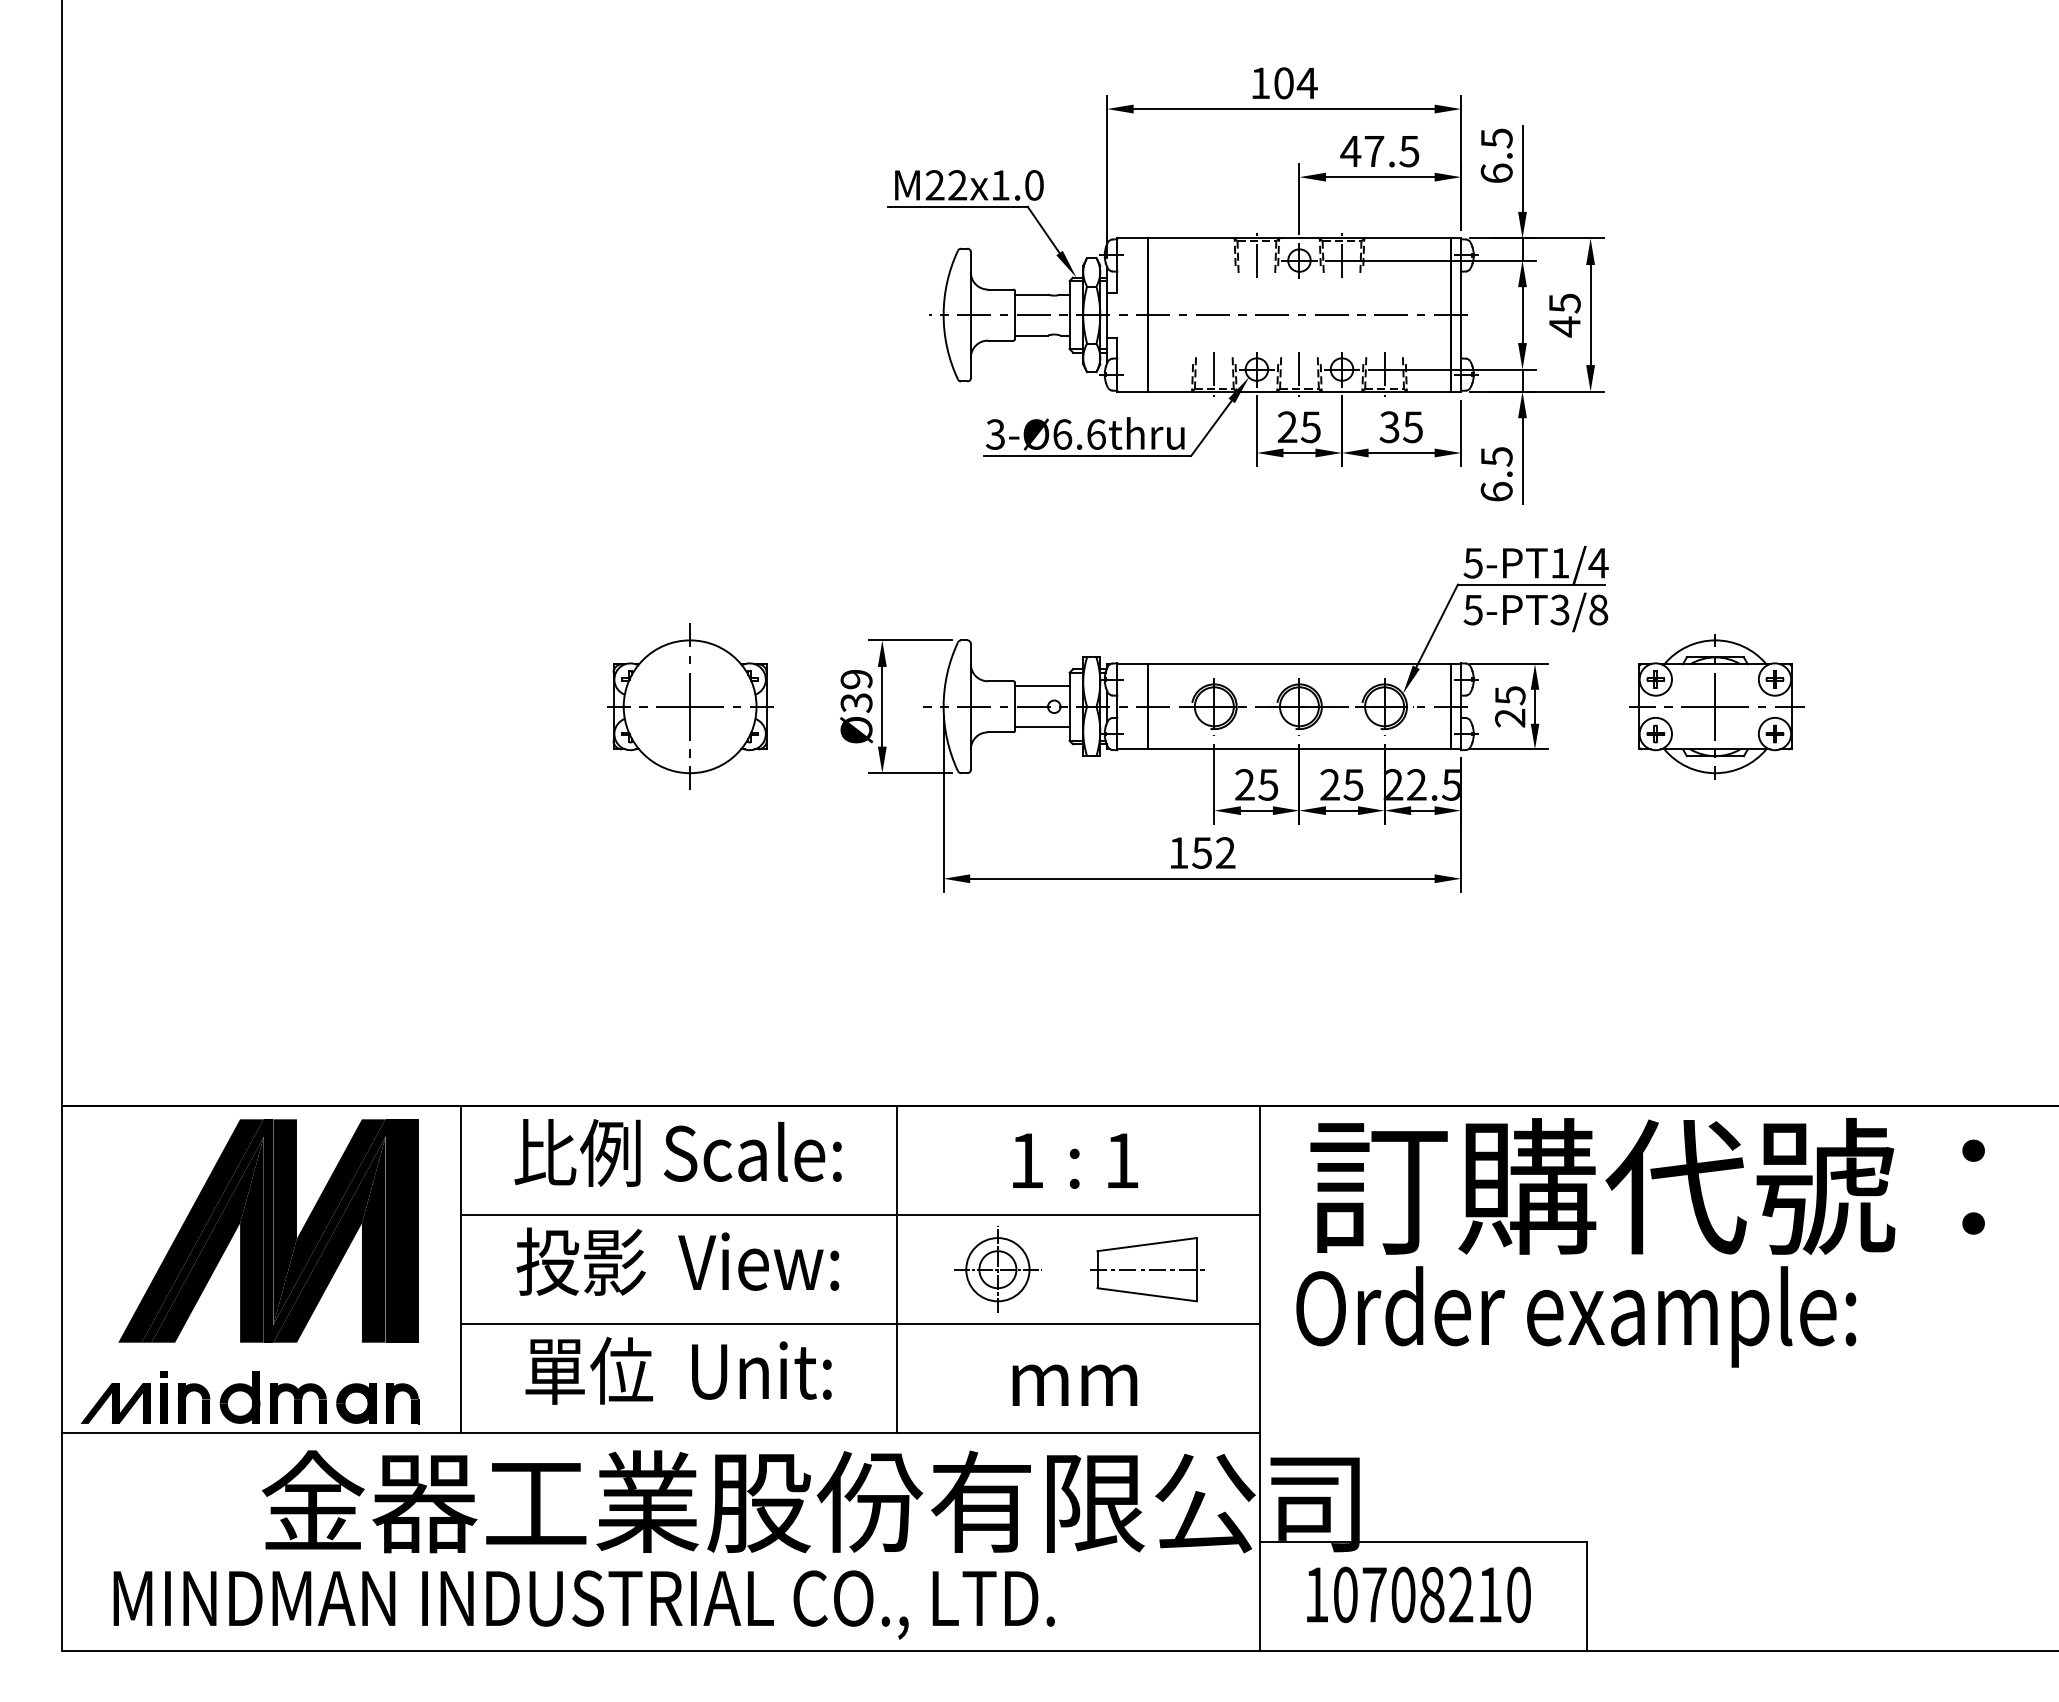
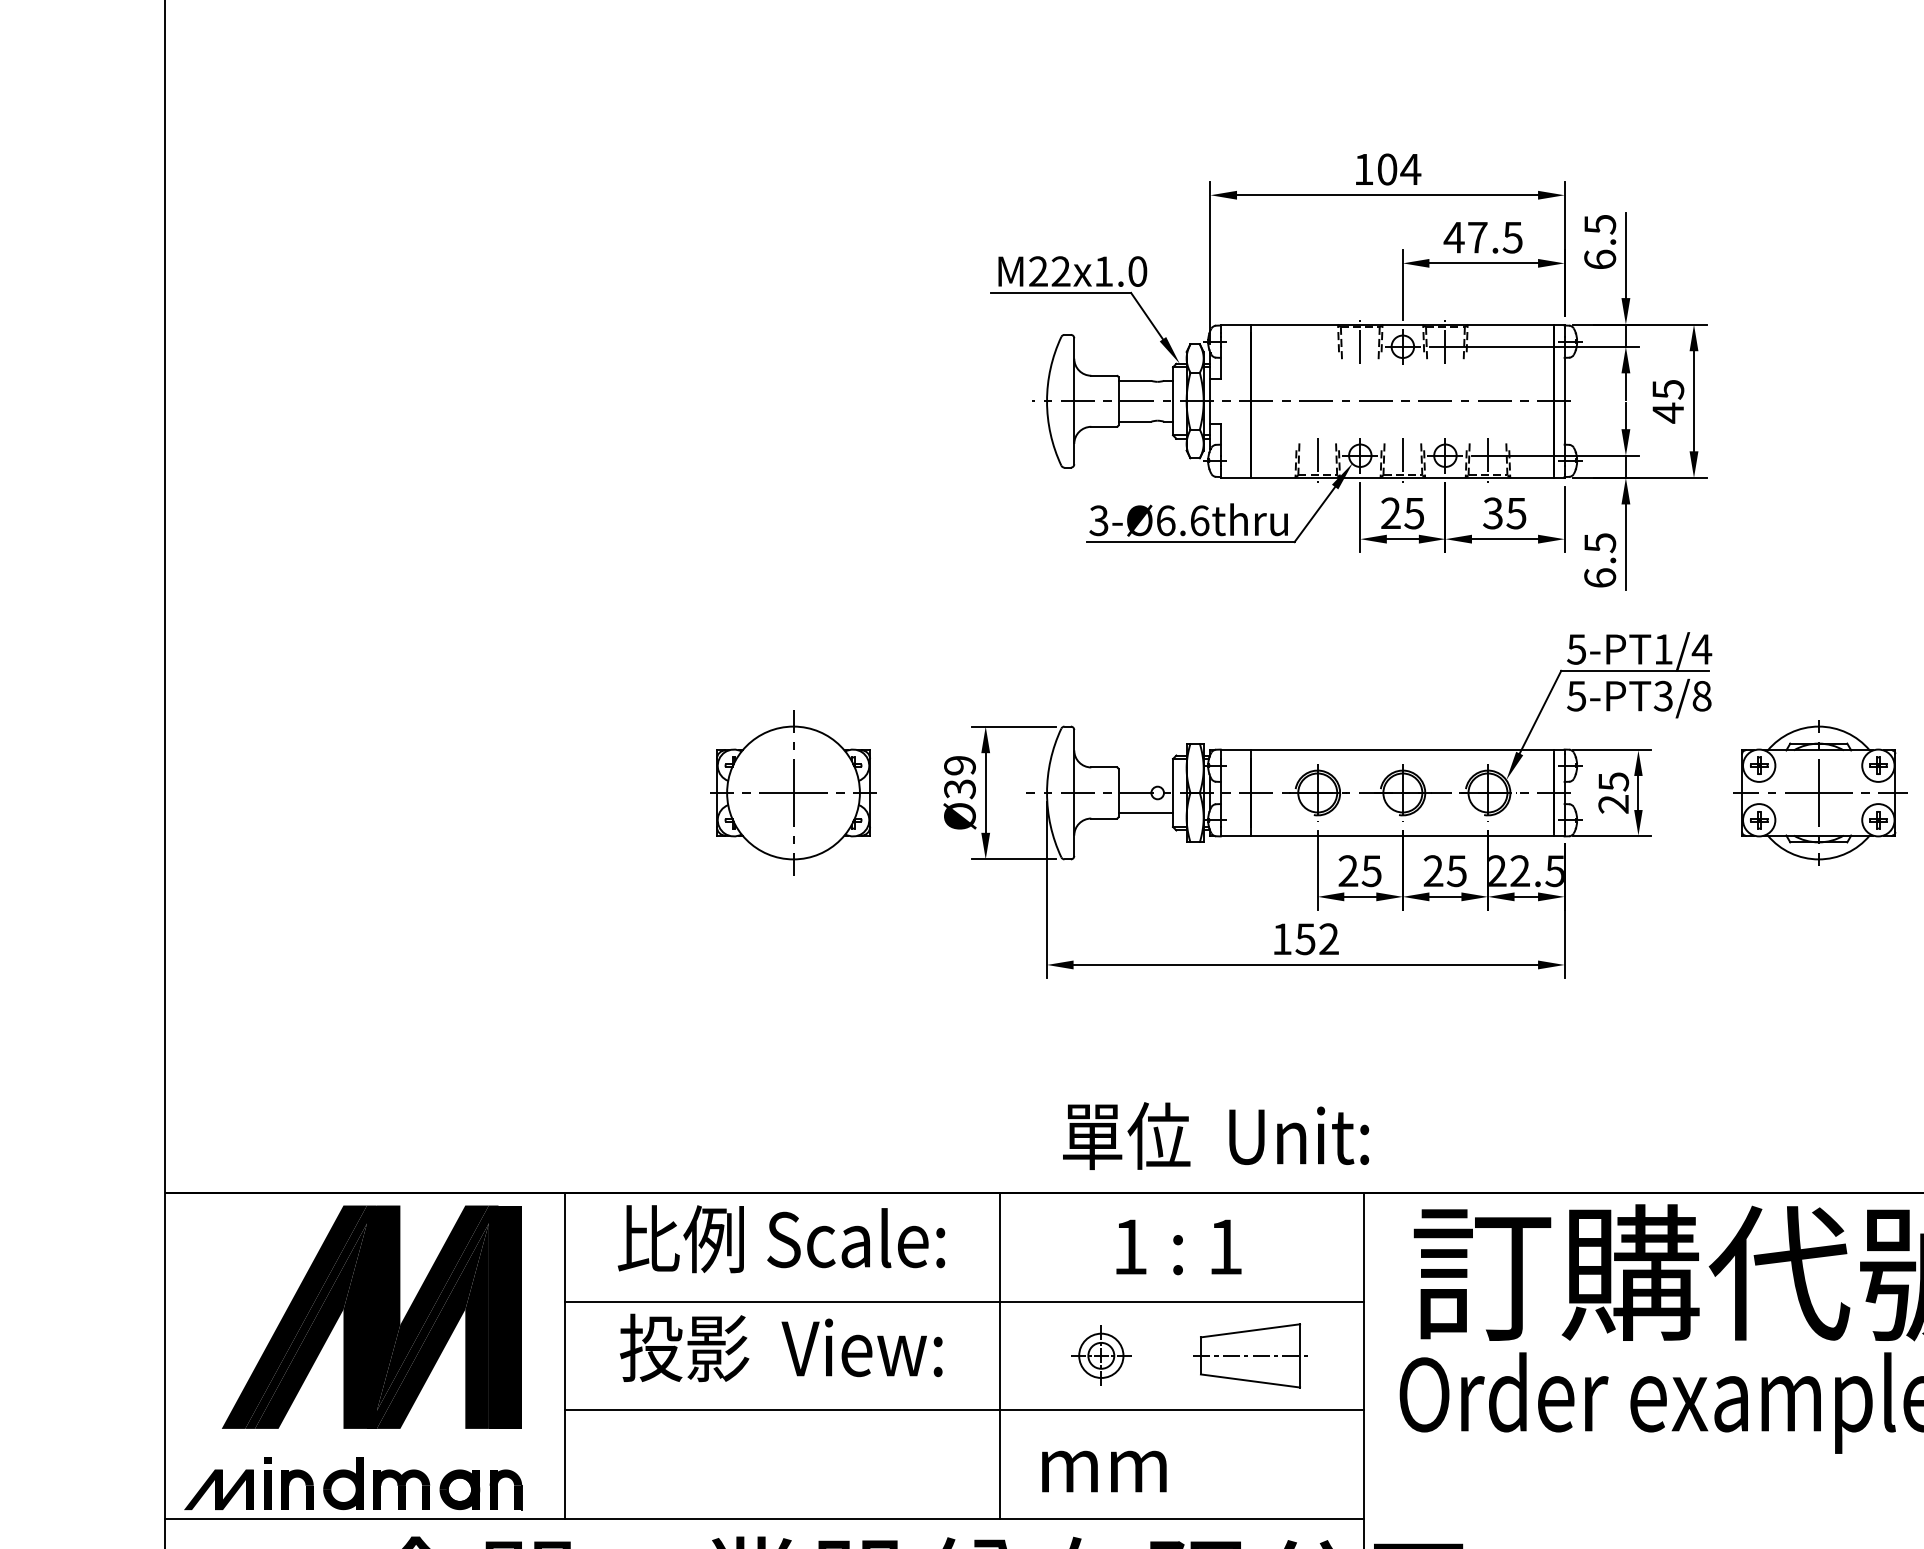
line: (1042, 686) -> (1145, 772), removed
part: (997, 1269) -> (1100, 1355), size x0.7
text: (678, 1370) -> (1215, 1135), moved
text: (1074, 1384) -> (1103, 1470), moved

